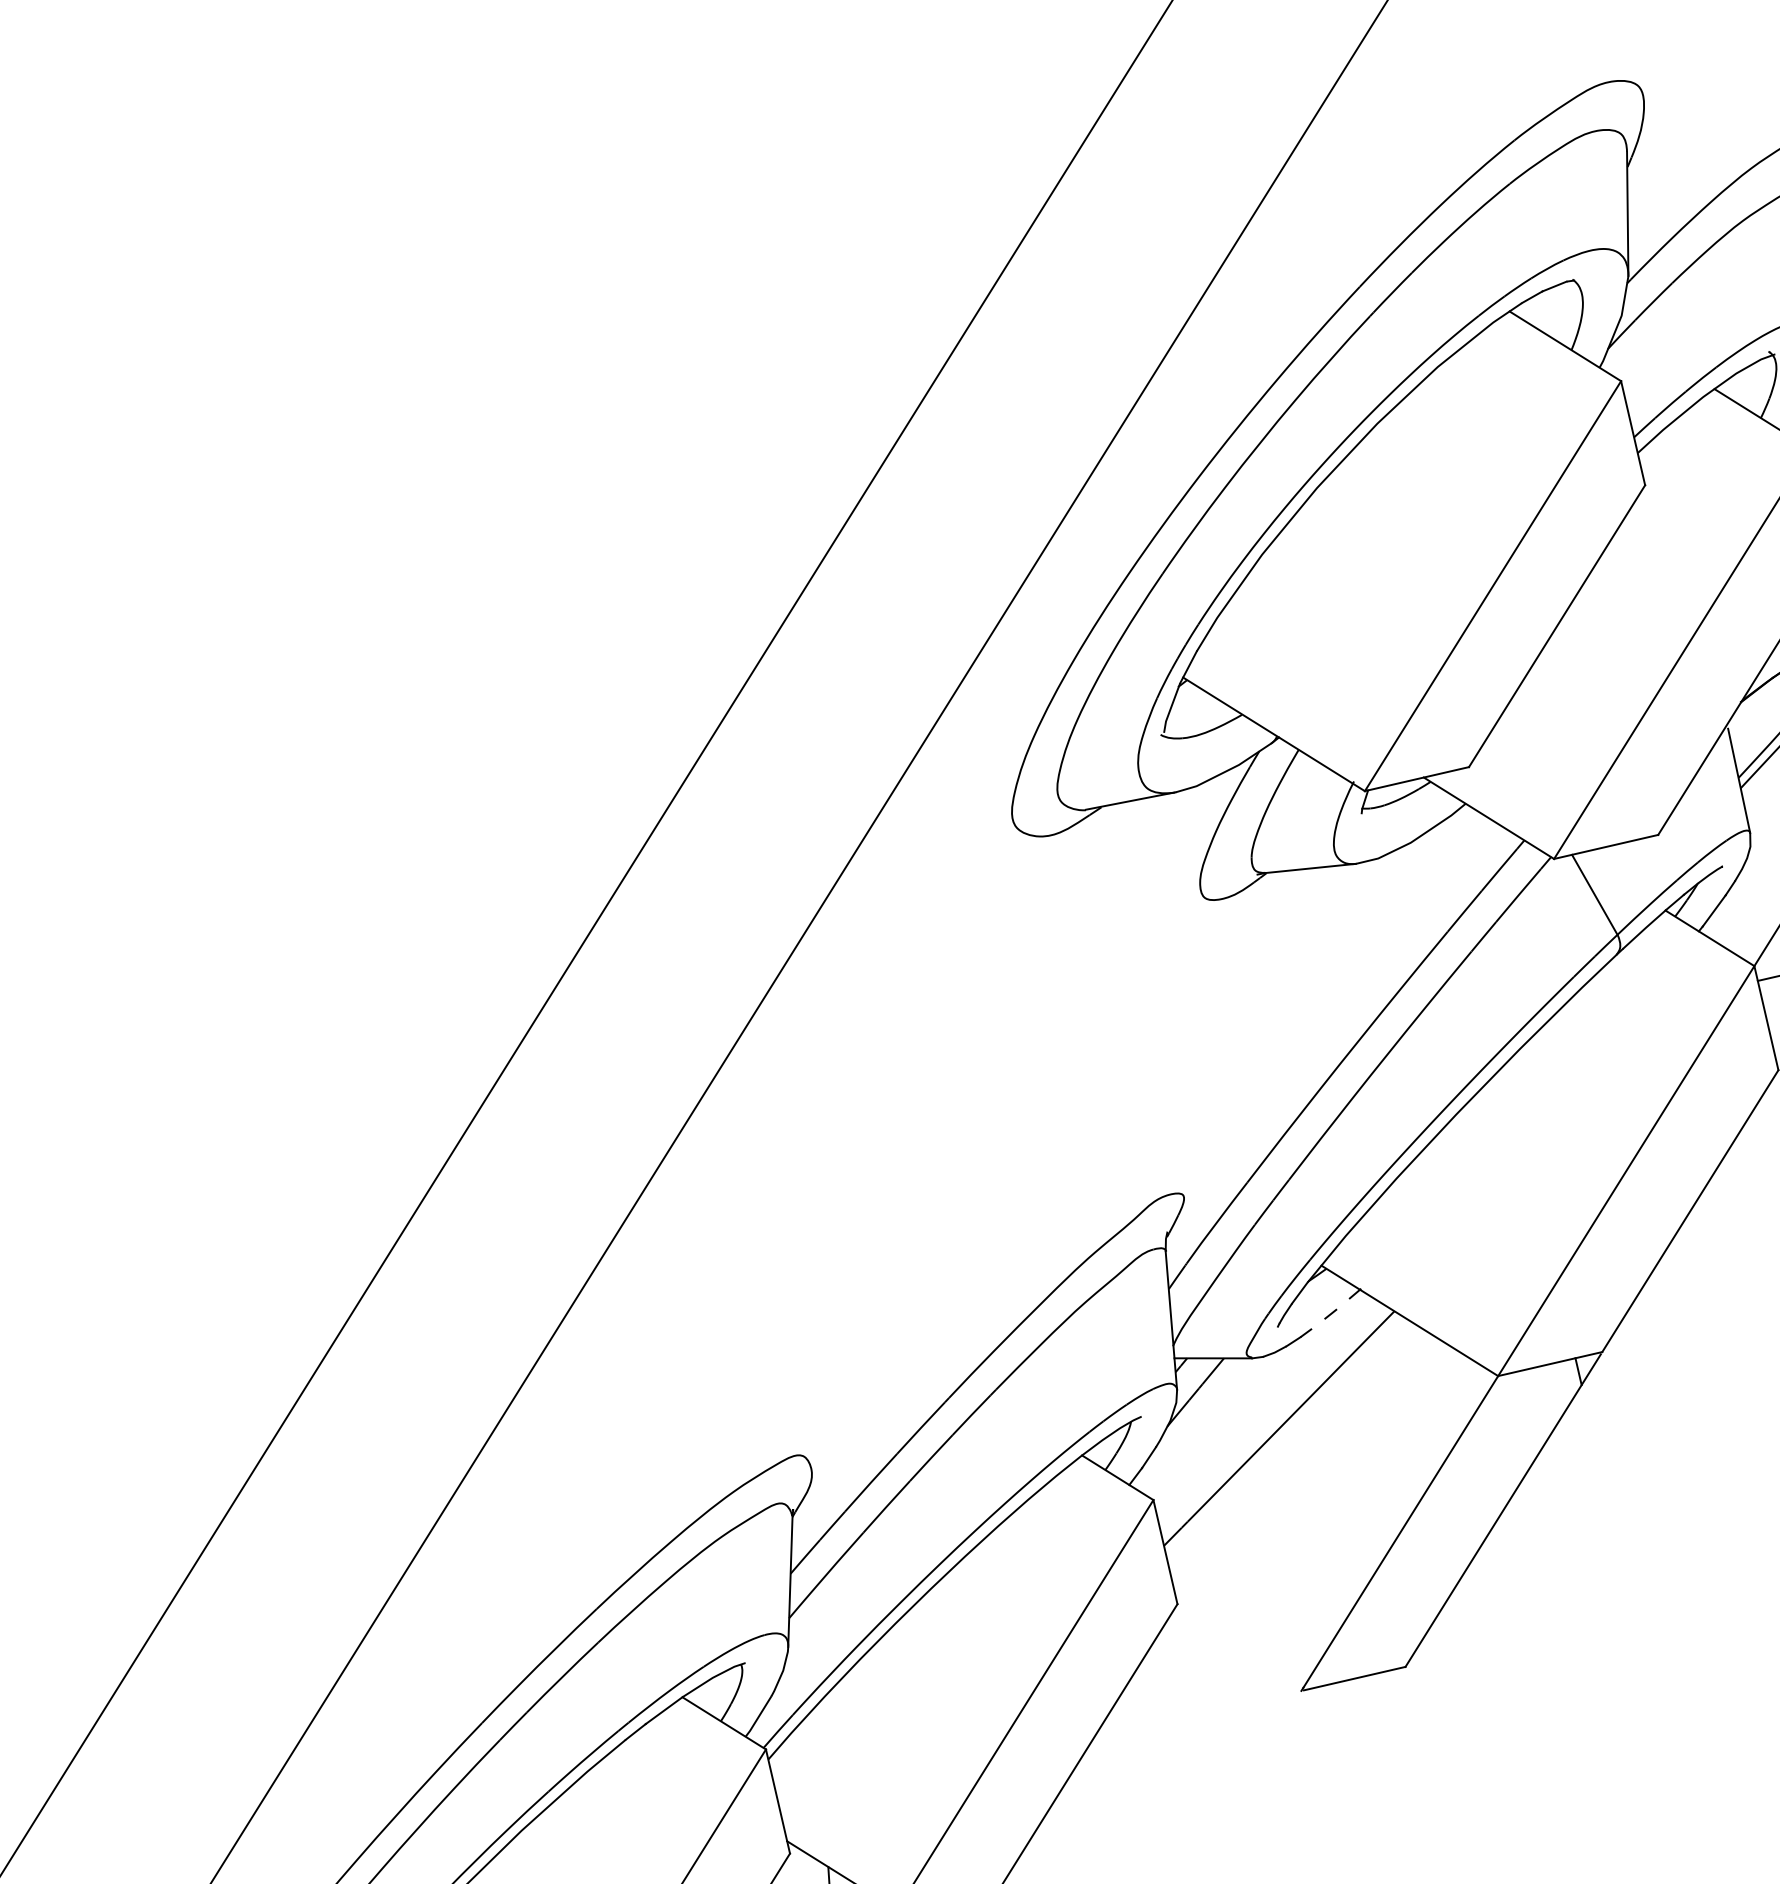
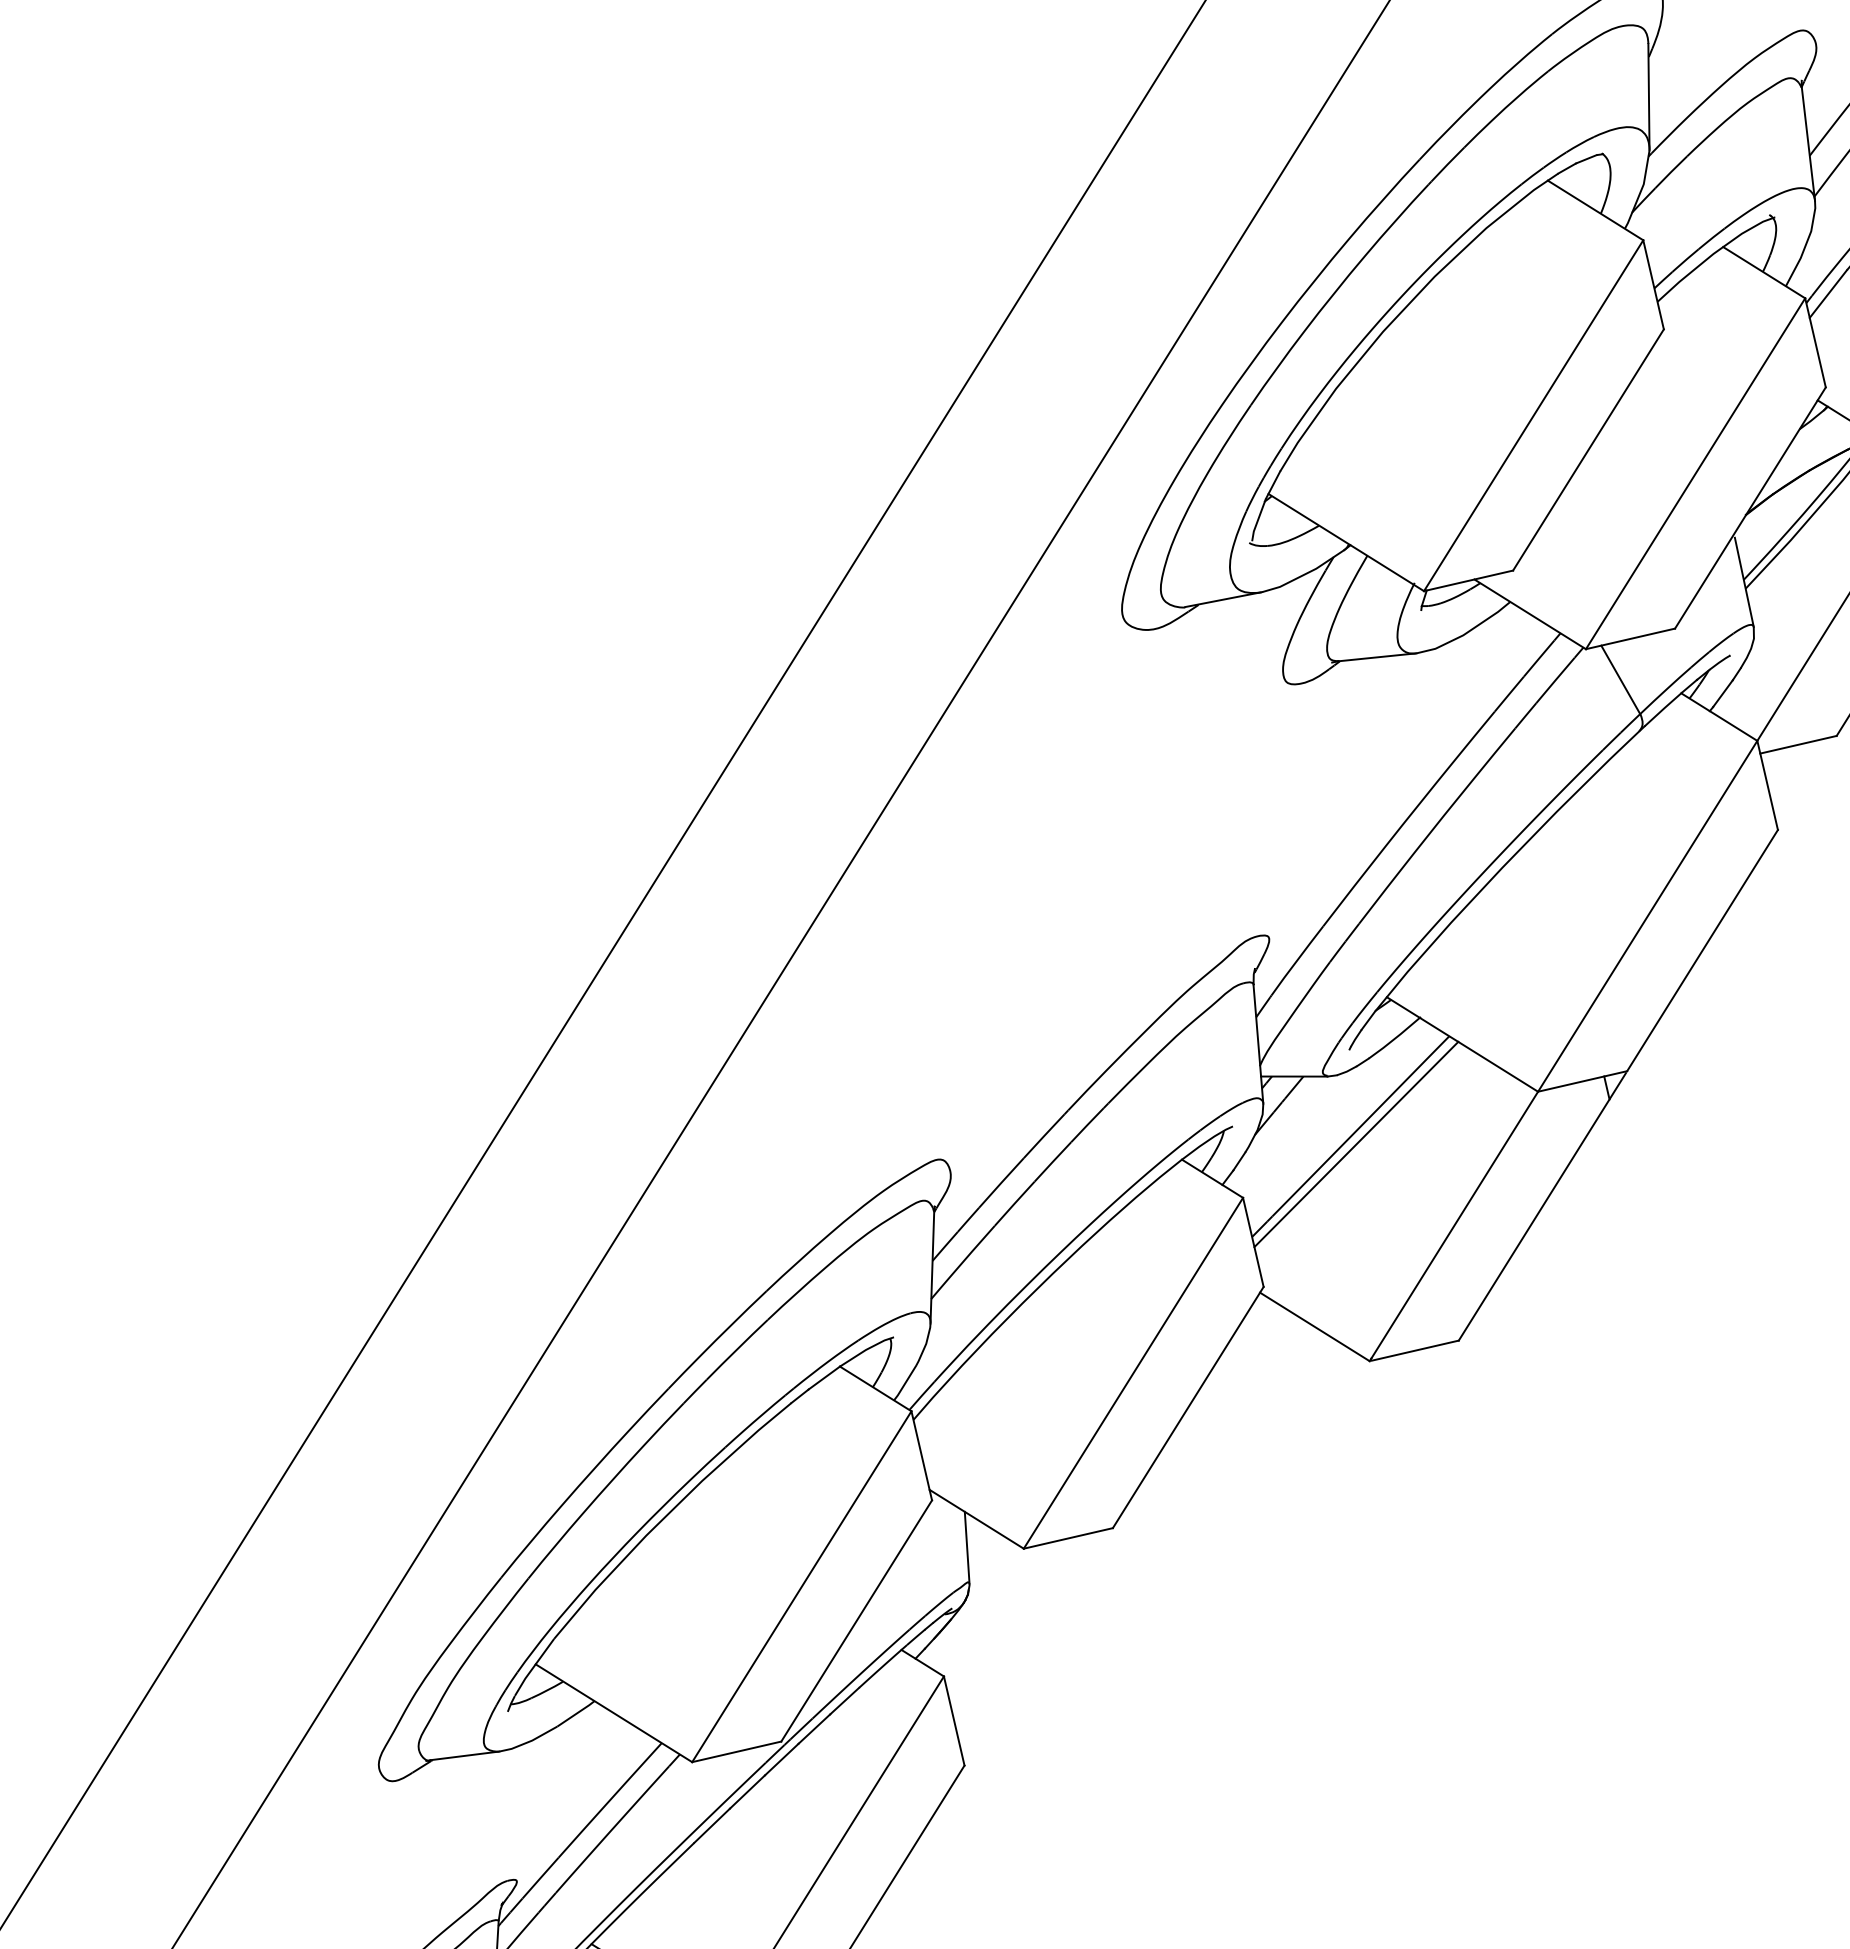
line: (1331, 1313) -> (1395, 1038), dashed -> solid
line: (1285, 1437) -> (1356, 1144), added
line: (1236, 1650) -> (1314, 1326), added

